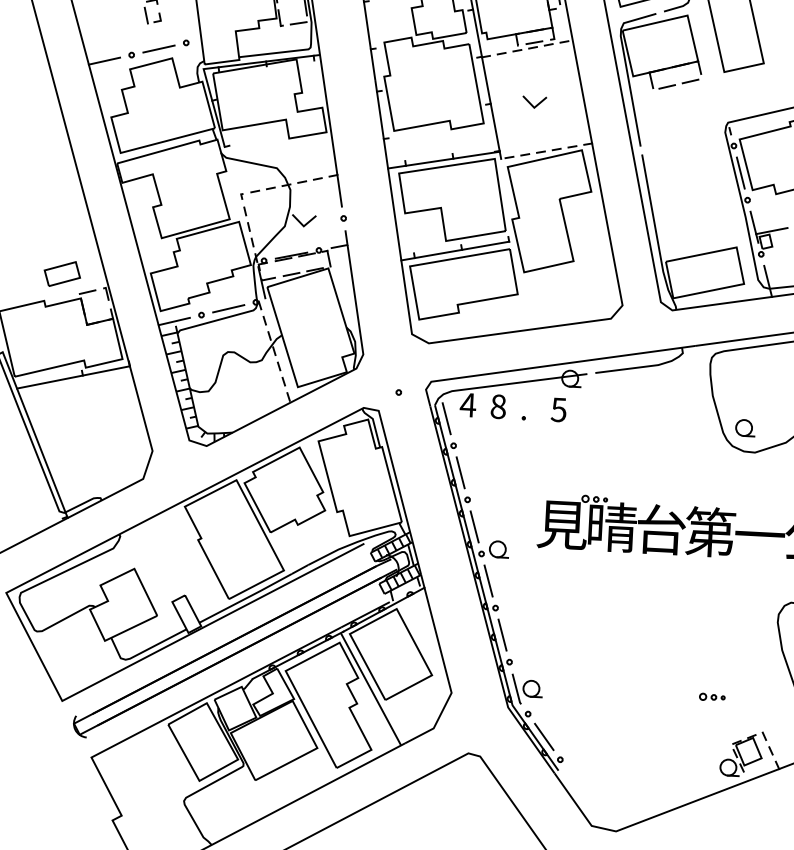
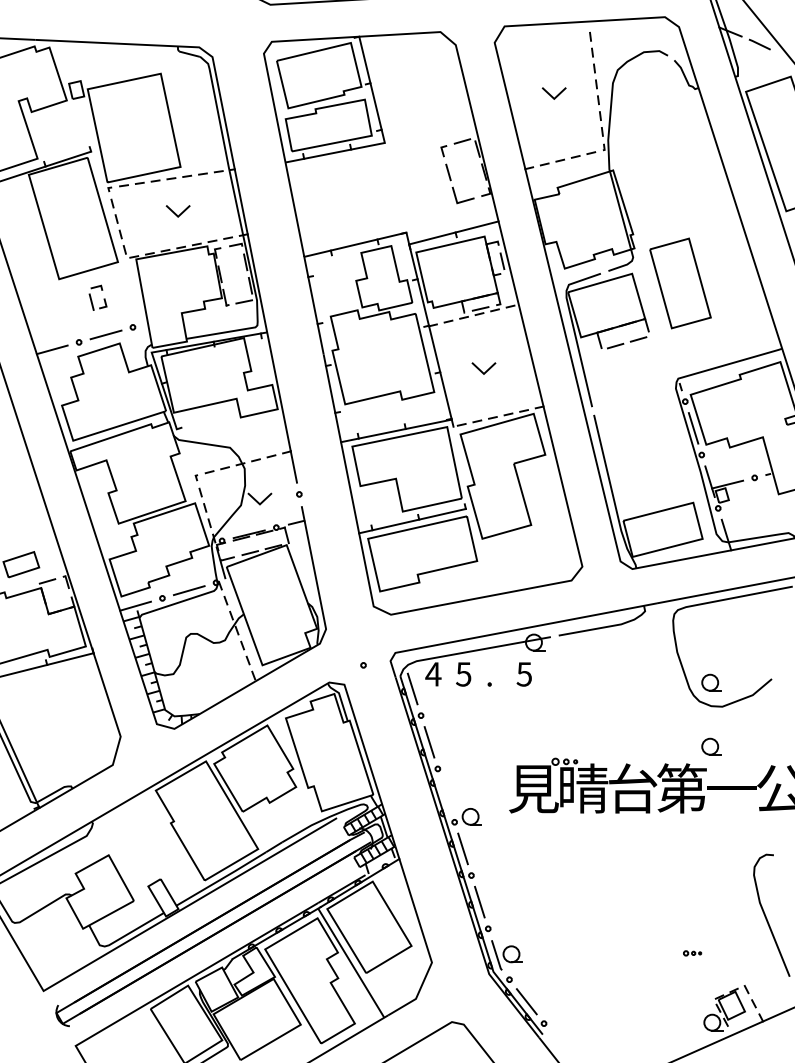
text: (498, 406) -> (463, 674), 8 -> 5
part: (742, 491) -> (711, 746), added
line: (474, 526) -> (446, 795), removed
part: (712, 697) -> (692, 953), size x0.7

